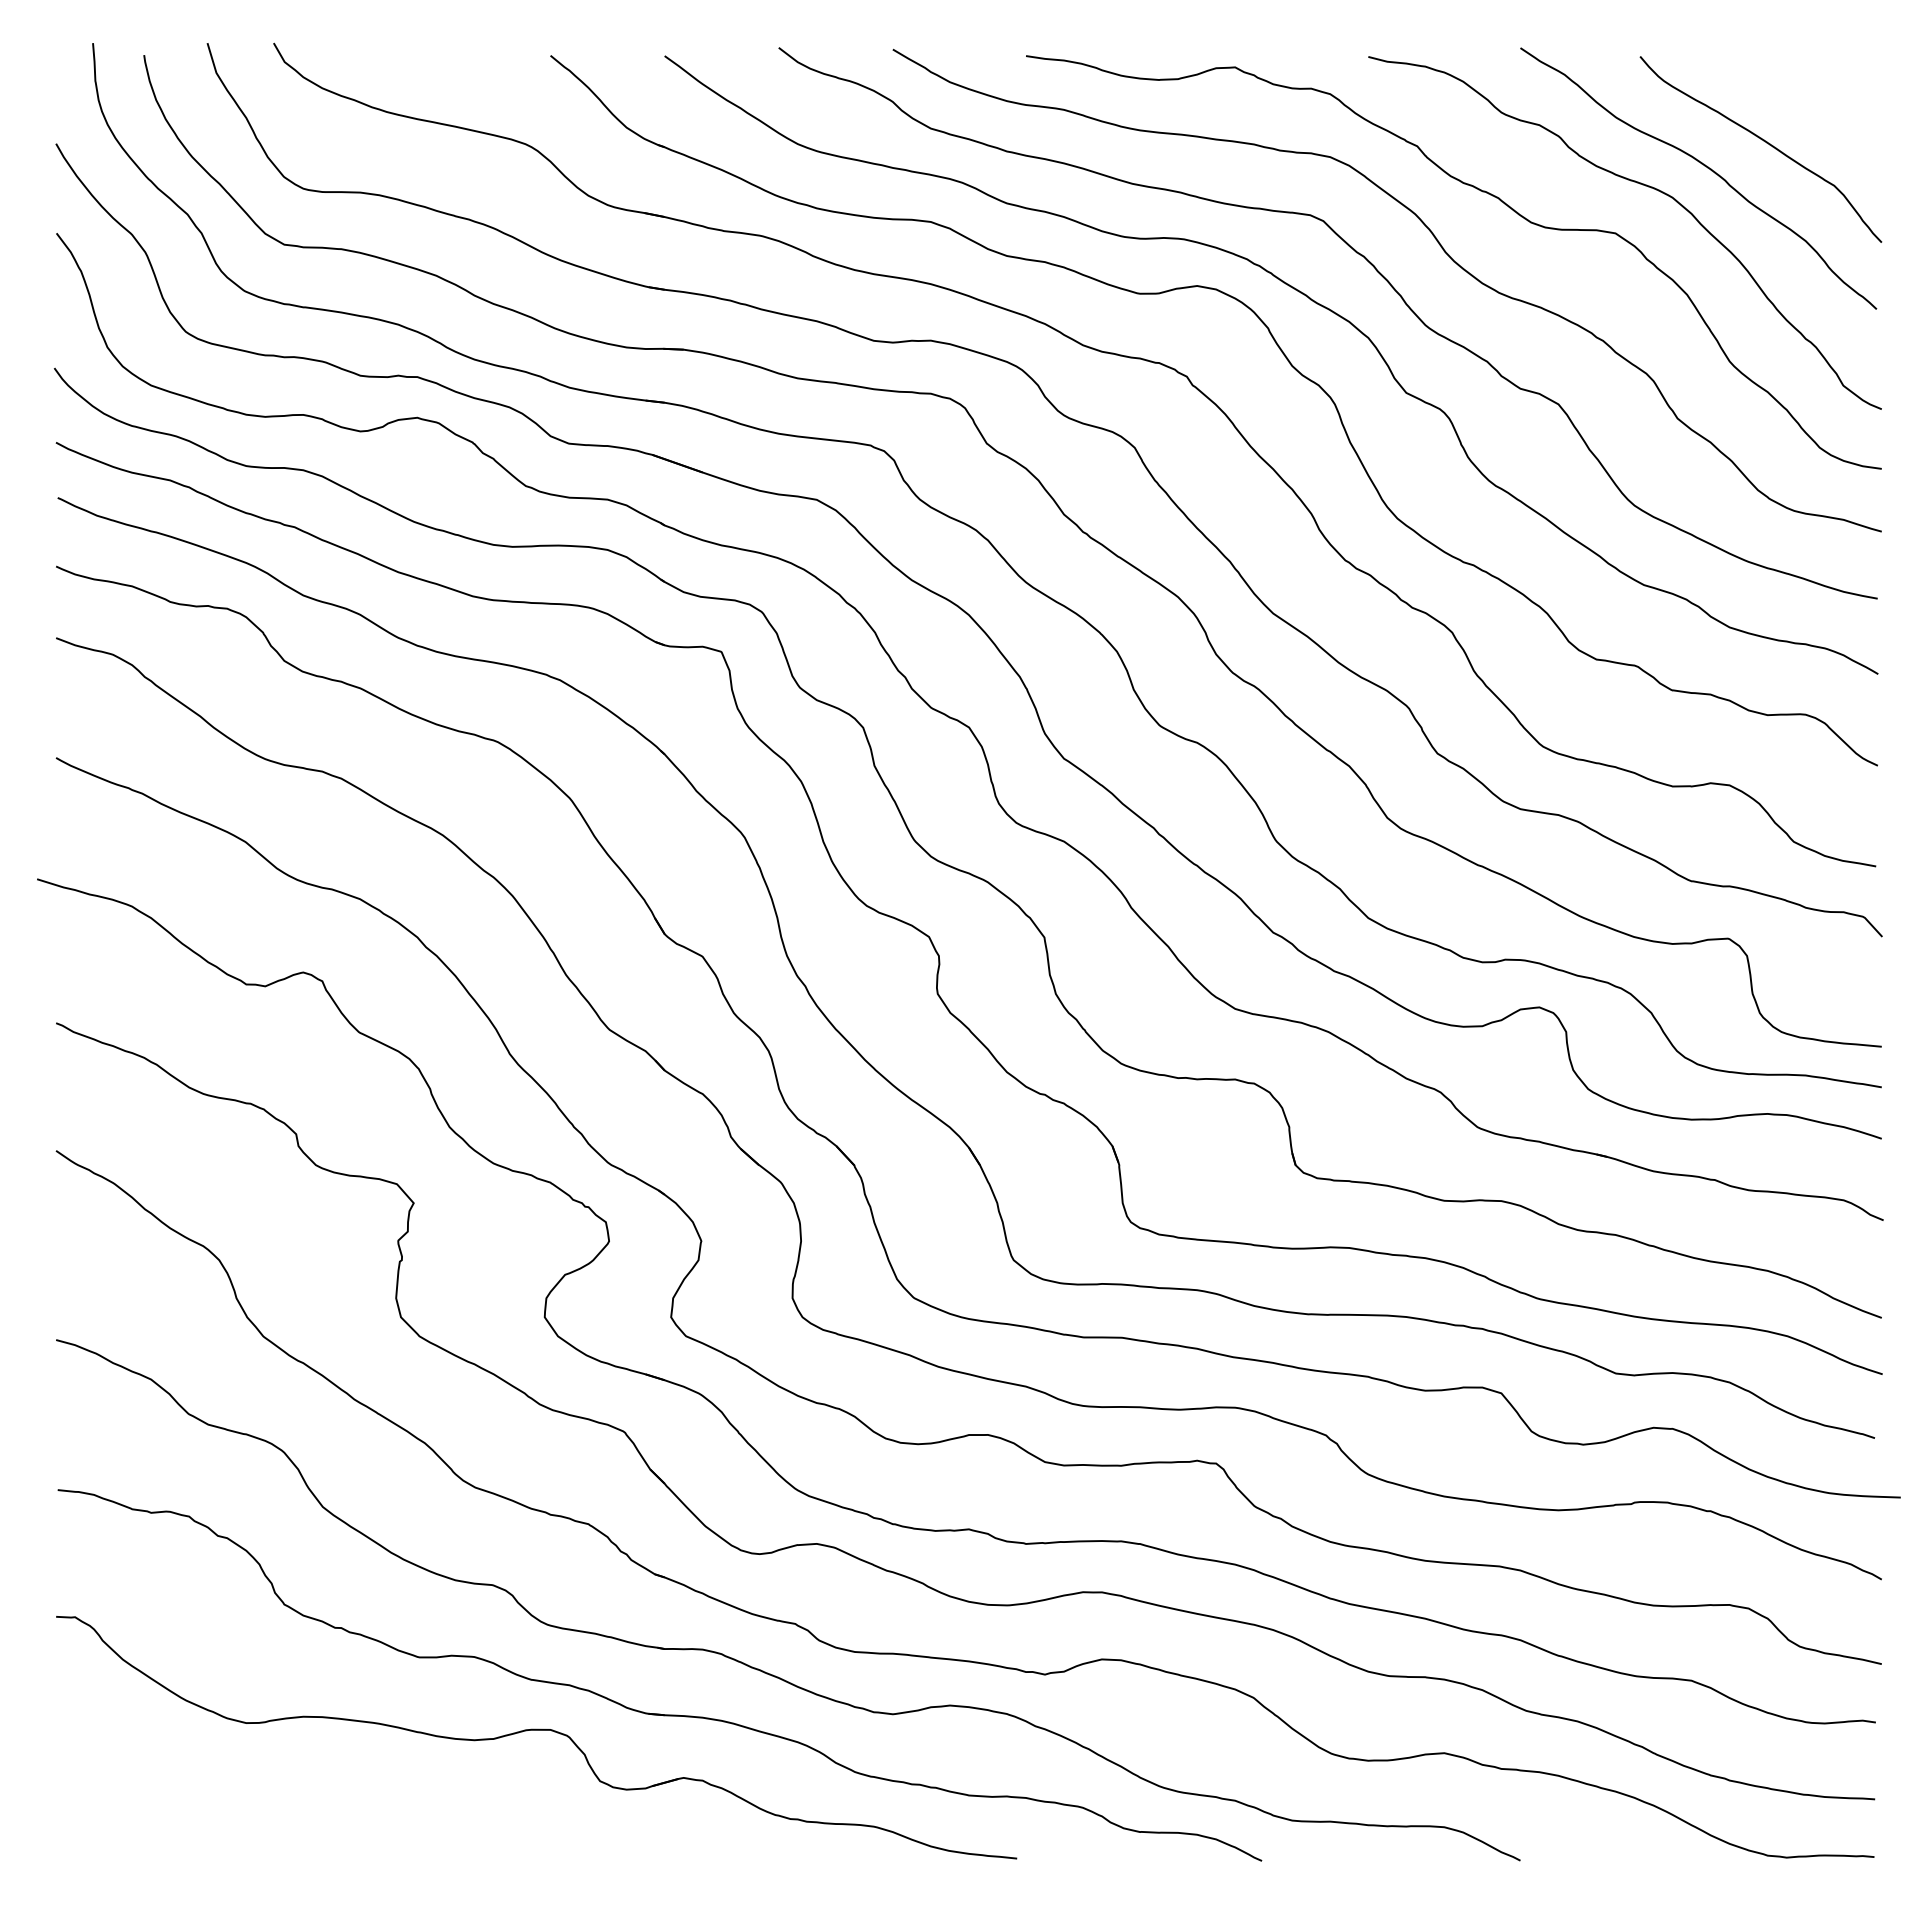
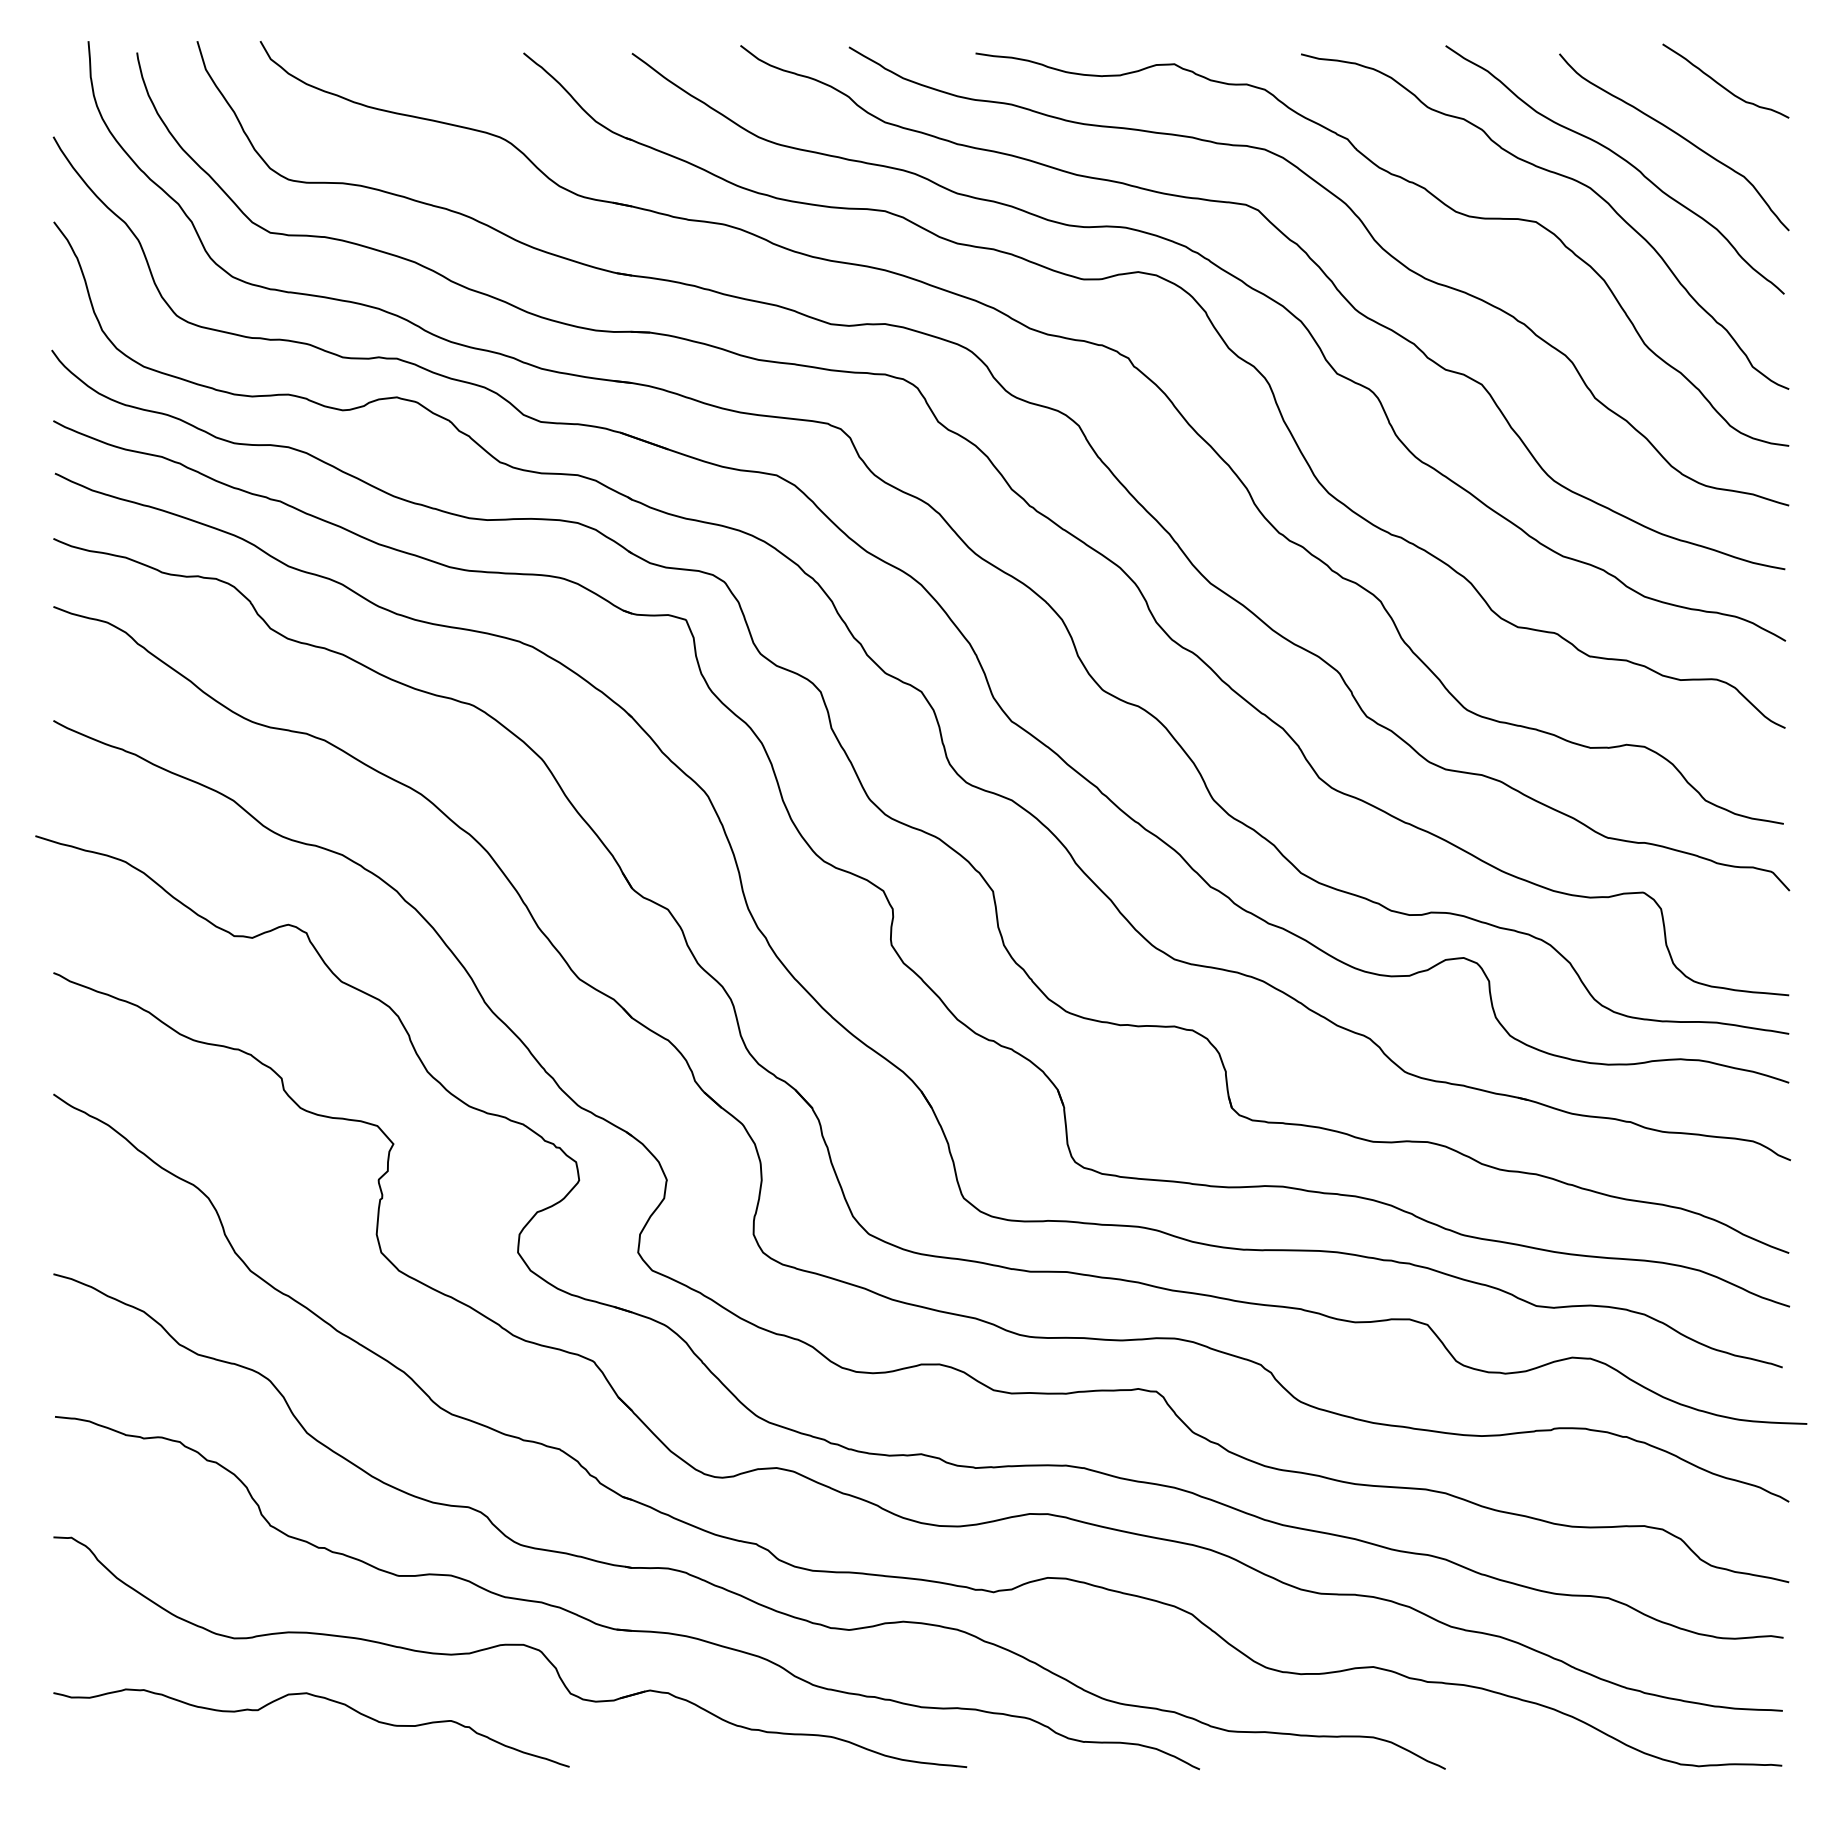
curve: (1810, 88) -> (1721, 84), added
curve: (332, 1785) -> (316, 1697), added

